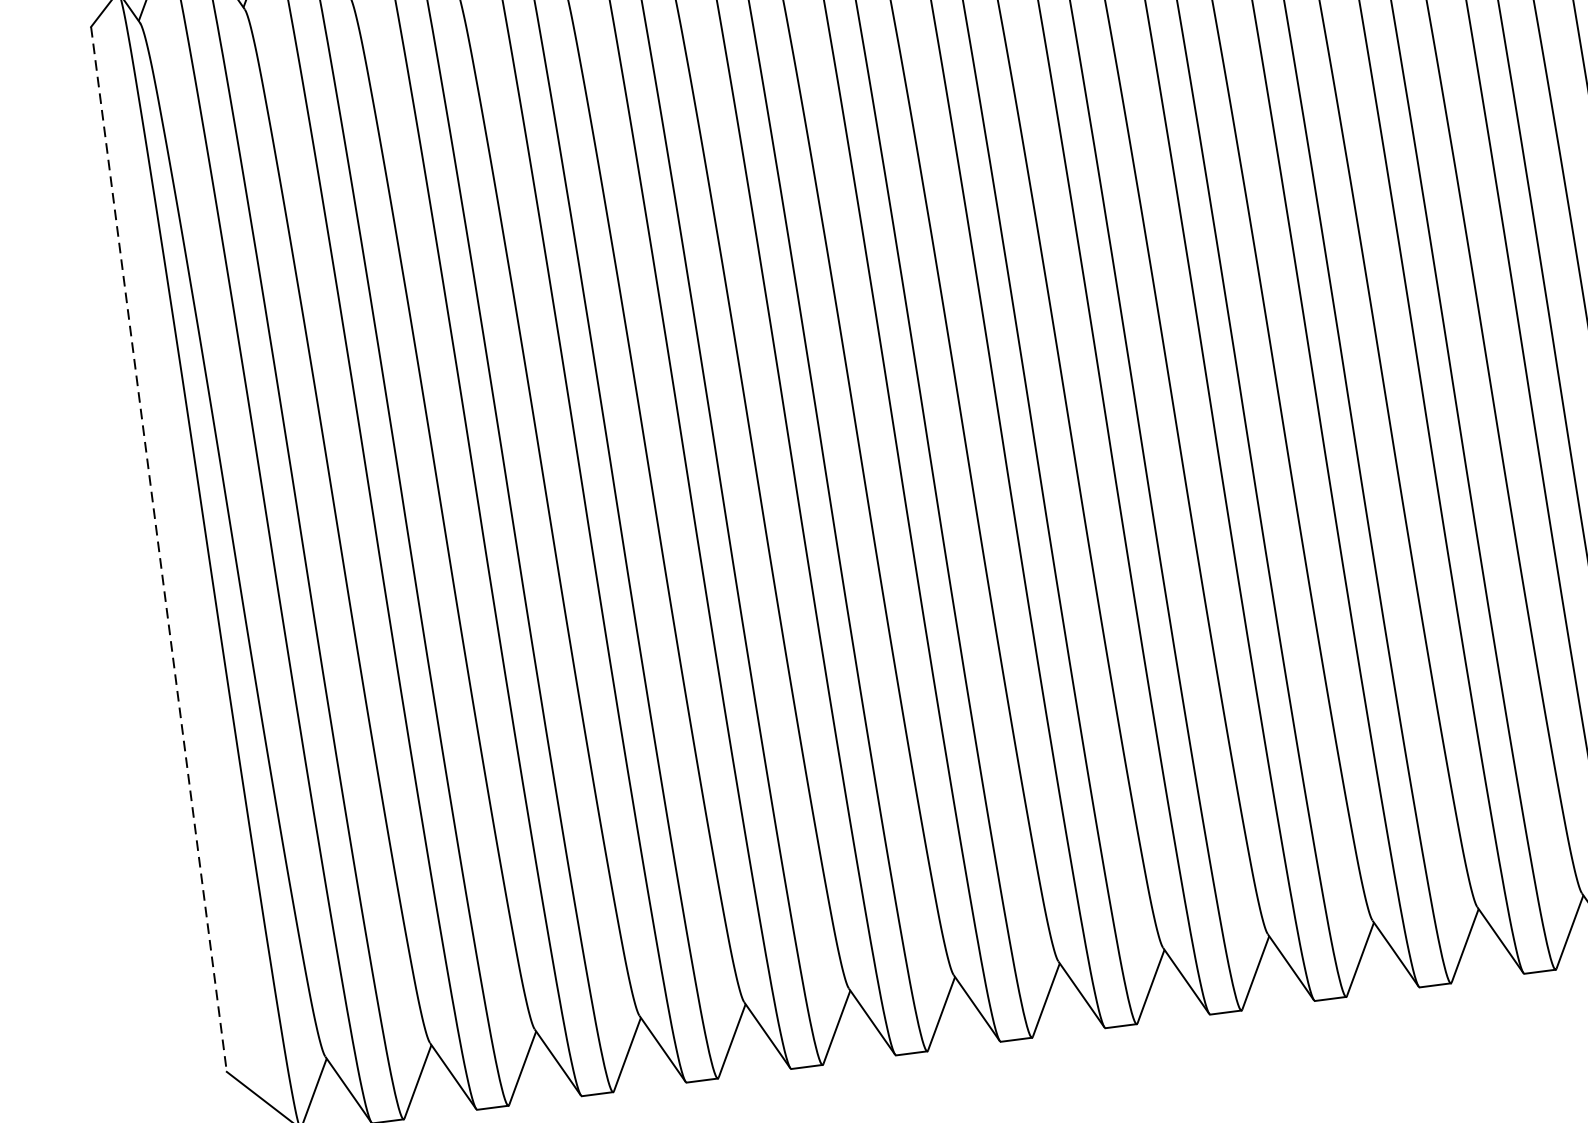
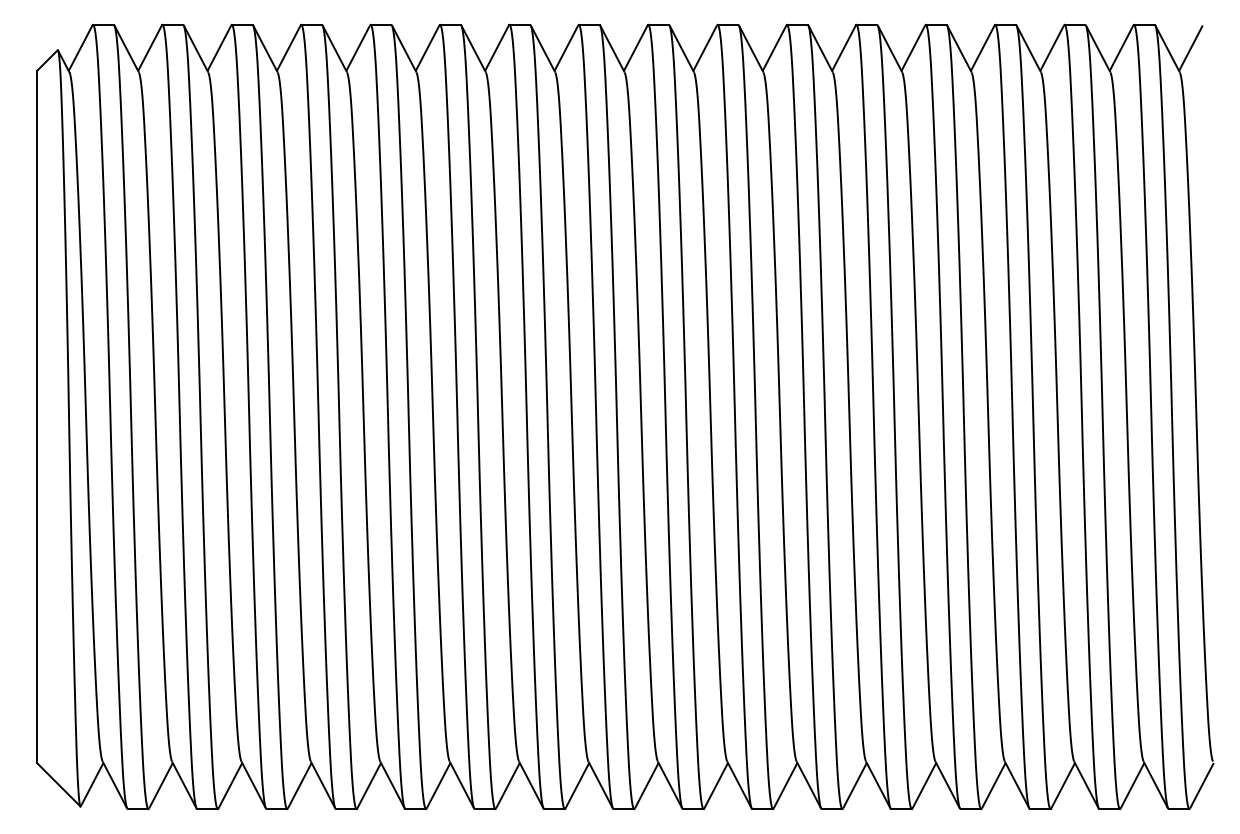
line: (159, 550) -> (37, 417), dashed -> solid

